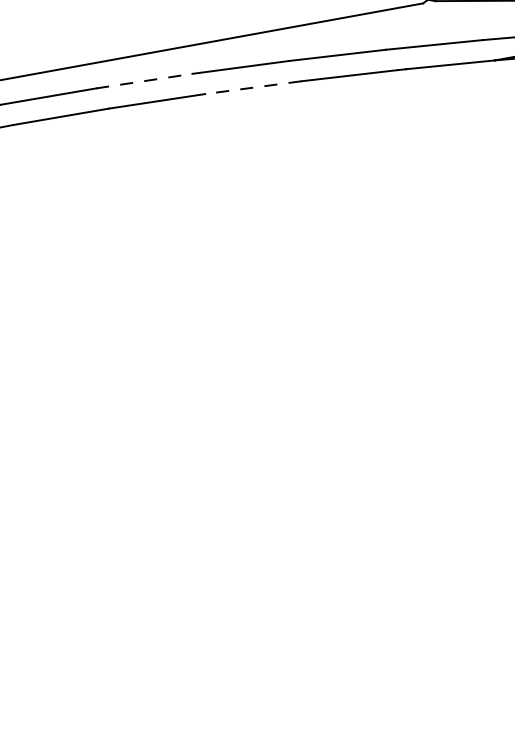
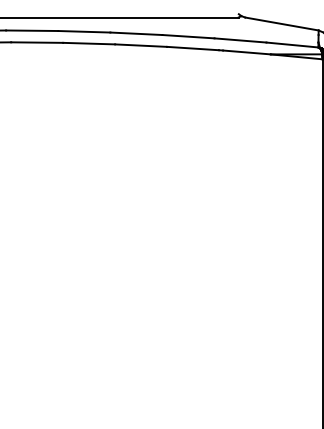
line: (144, 80) -> (84, 31), dashed -> solid
line: (254, 87) -> (141, 45), dashed -> solid

